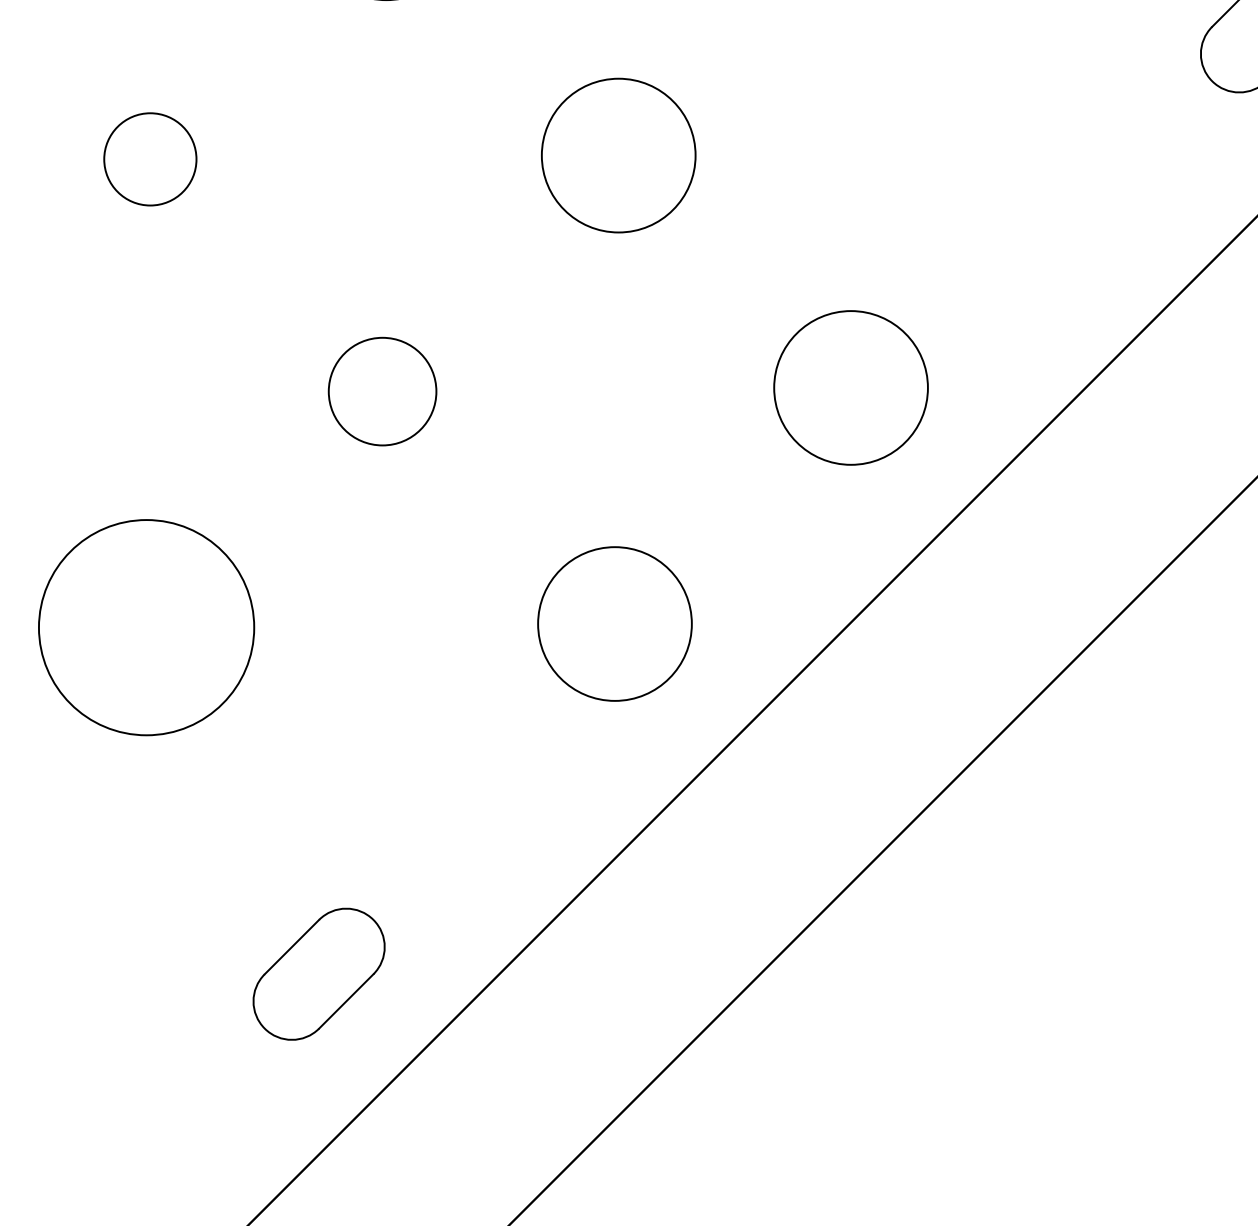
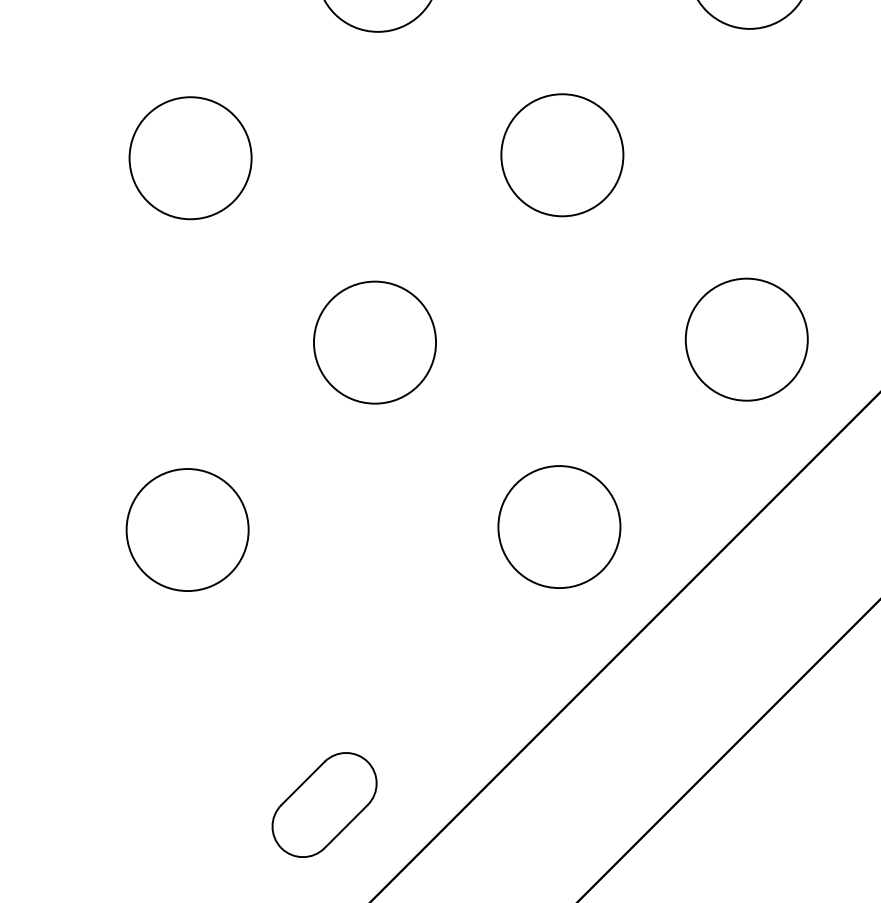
circle: (150, 159) -> (190, 158), size x1.67
circle: (382, 391) -> (374, 342), size x1.43
circle: (146, 627) -> (187, 529), size x0.71

